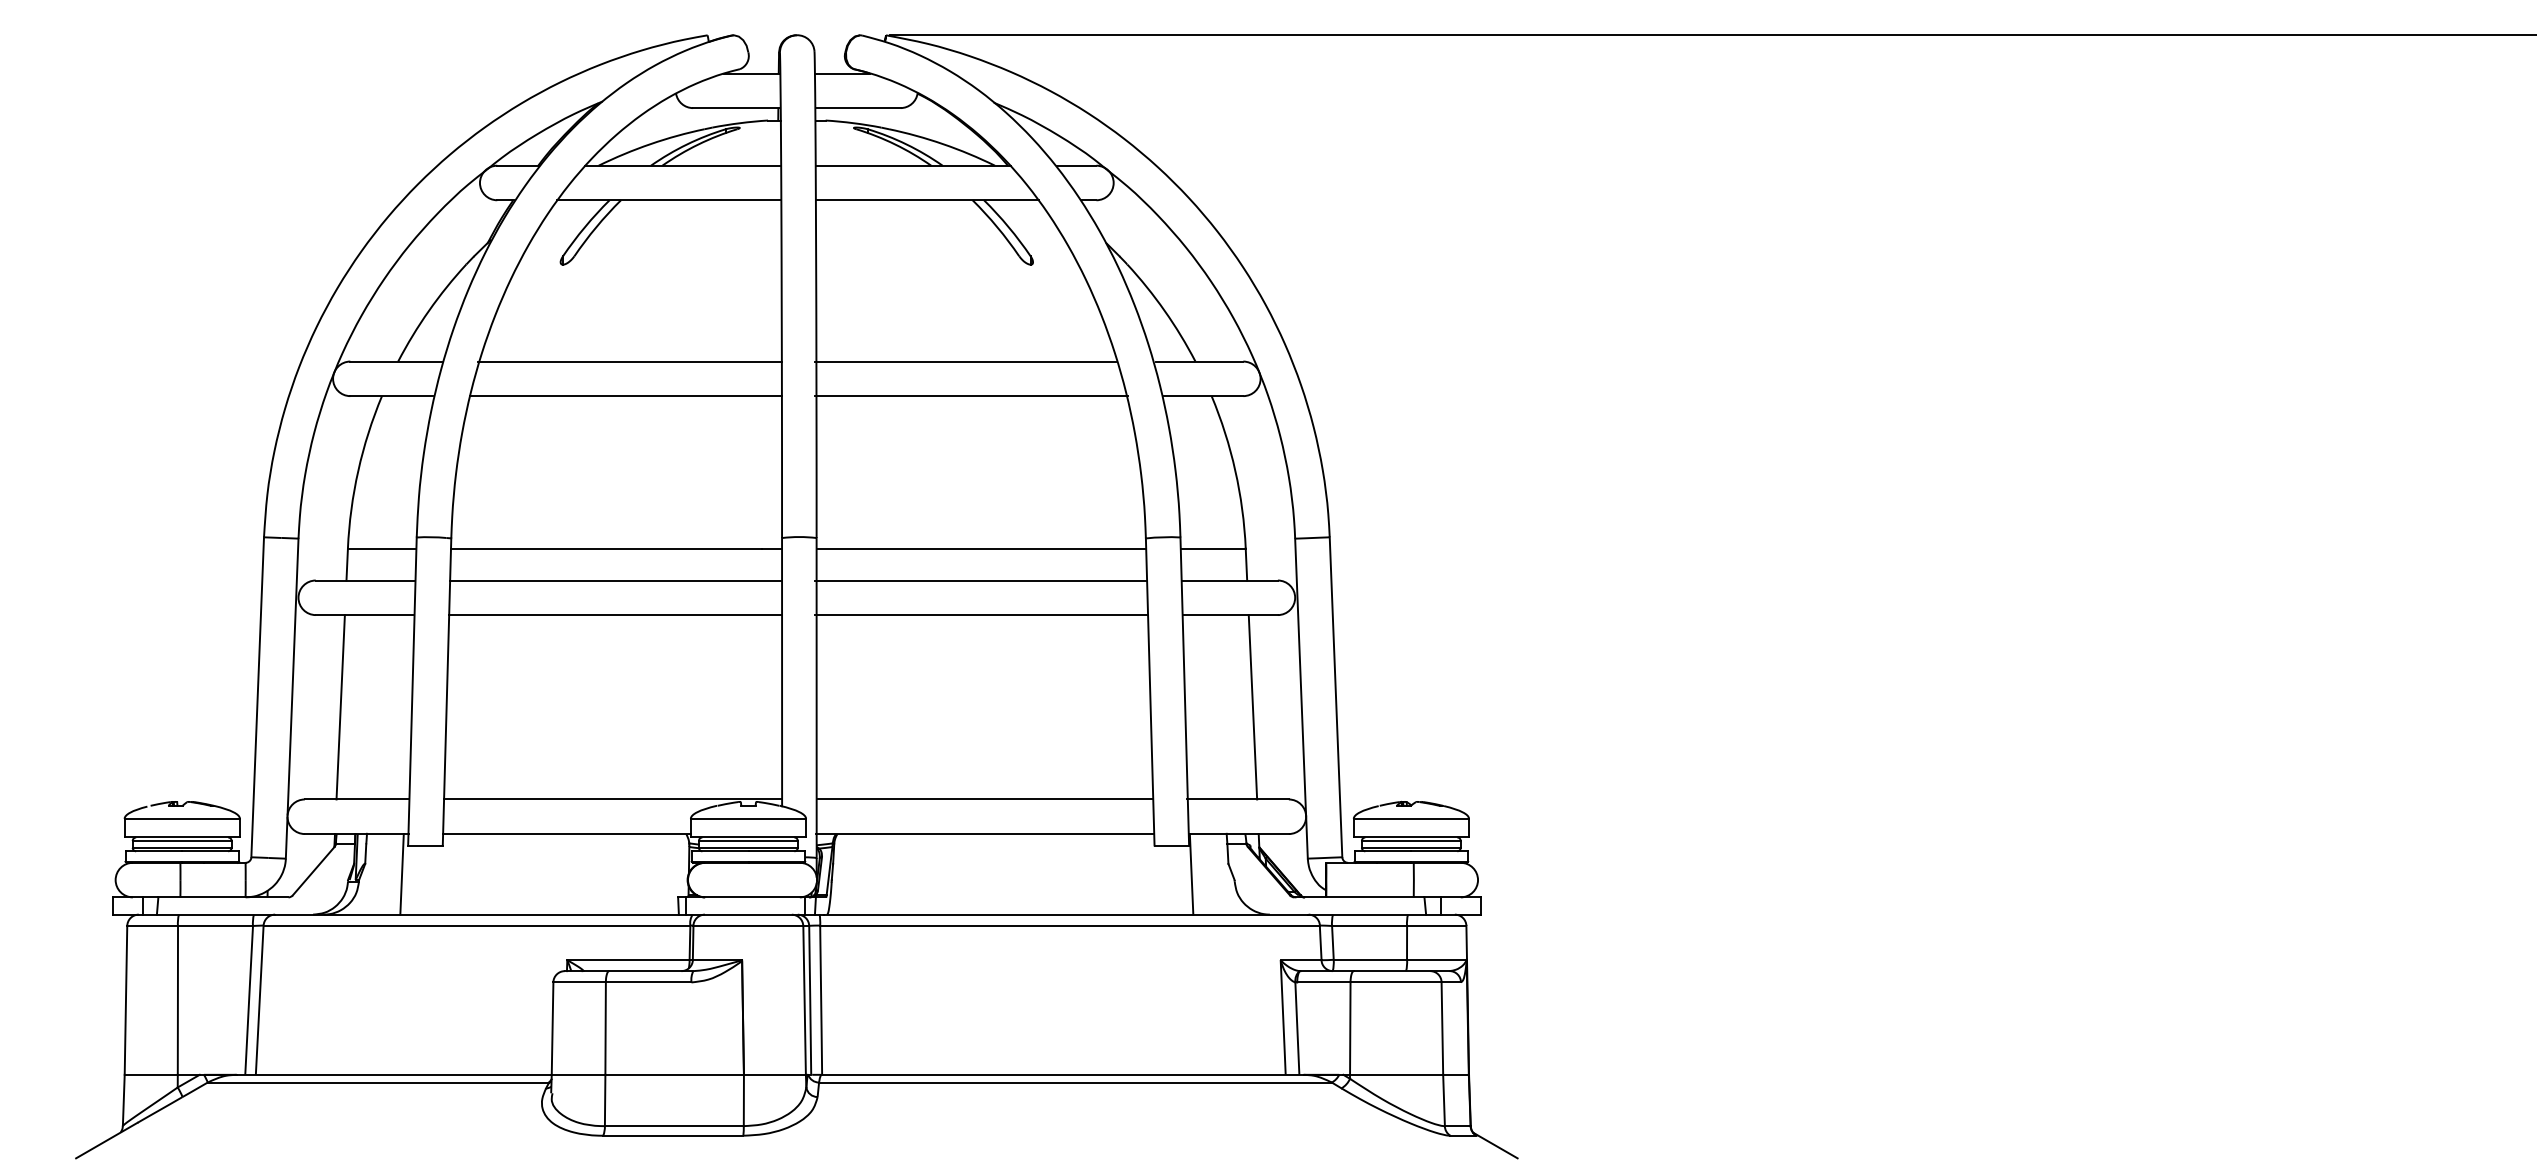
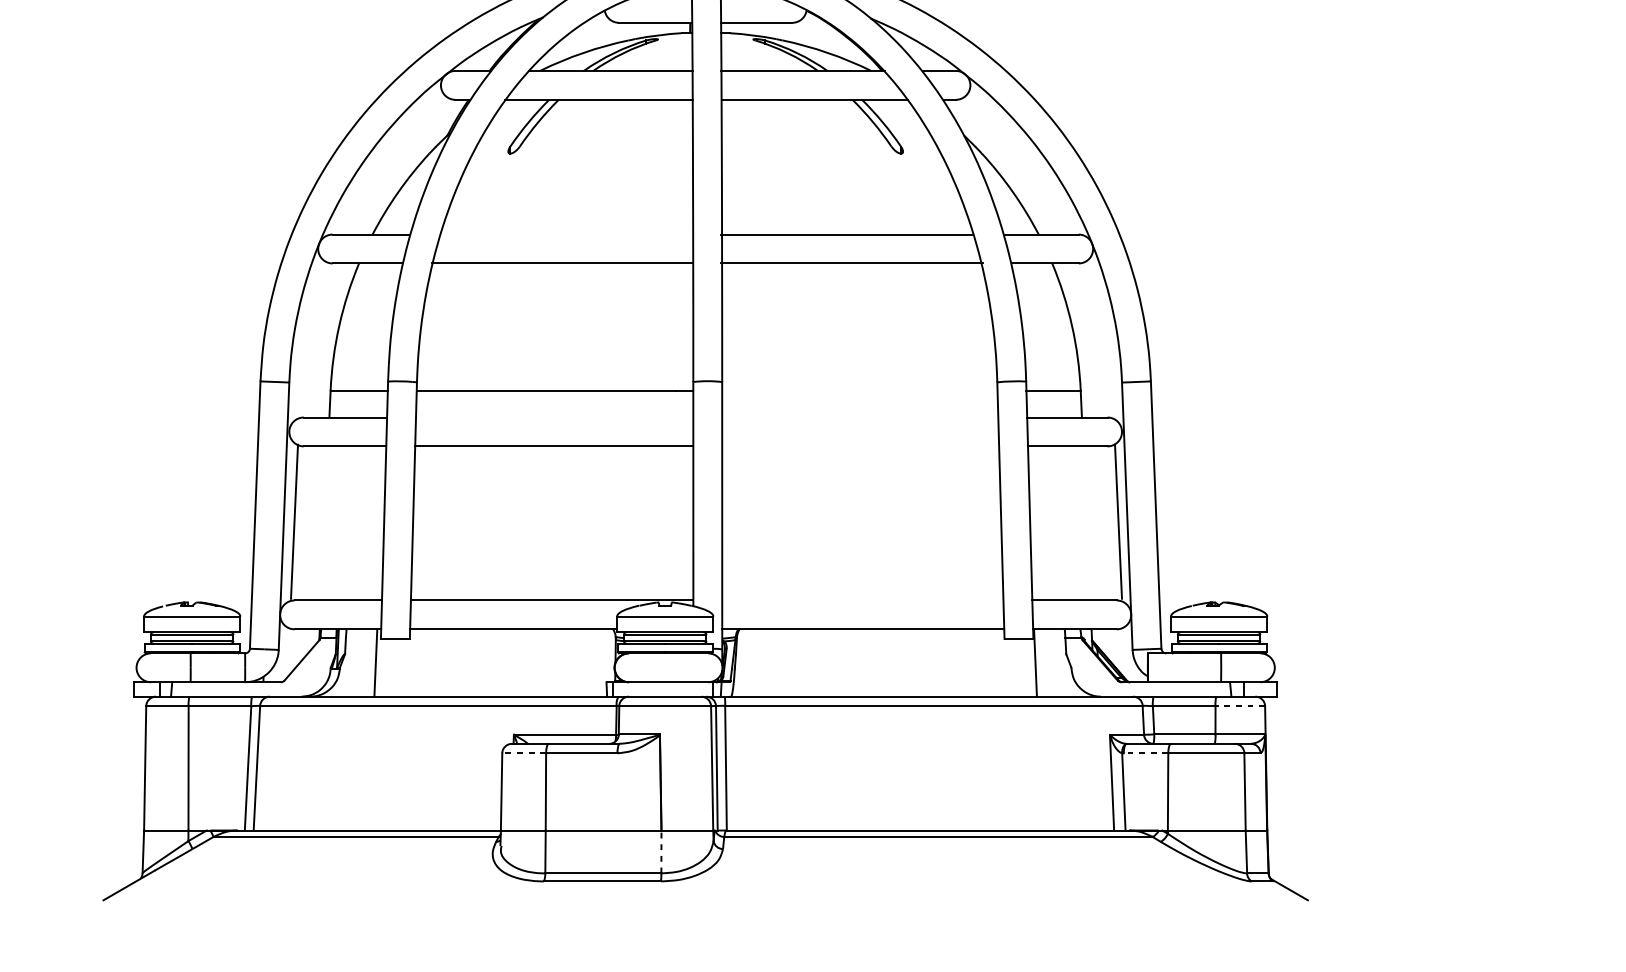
line: (629, 361) -> (565, 234), removed
line: (981, 548) -> (859, 390), removed
line: (616, 580) -> (555, 417), removed
line: (981, 580) -> (859, 417), removed
line: (981, 615) -> (859, 446), removed
line: (340, 707) -> (294, 521), moved
line: (1252, 707) -> (1118, 521), moved
line: (984, 799) -> (862, 600), removed
line: (1436, 925) -> (1240, 705), solid -> dashed
line: (579, 982) -> (524, 753), solid -> dashed
line: (1323, 982) -> (1145, 753), solid -> dashed
line: (743, 1100) -> (661, 851), solid -> dashed

